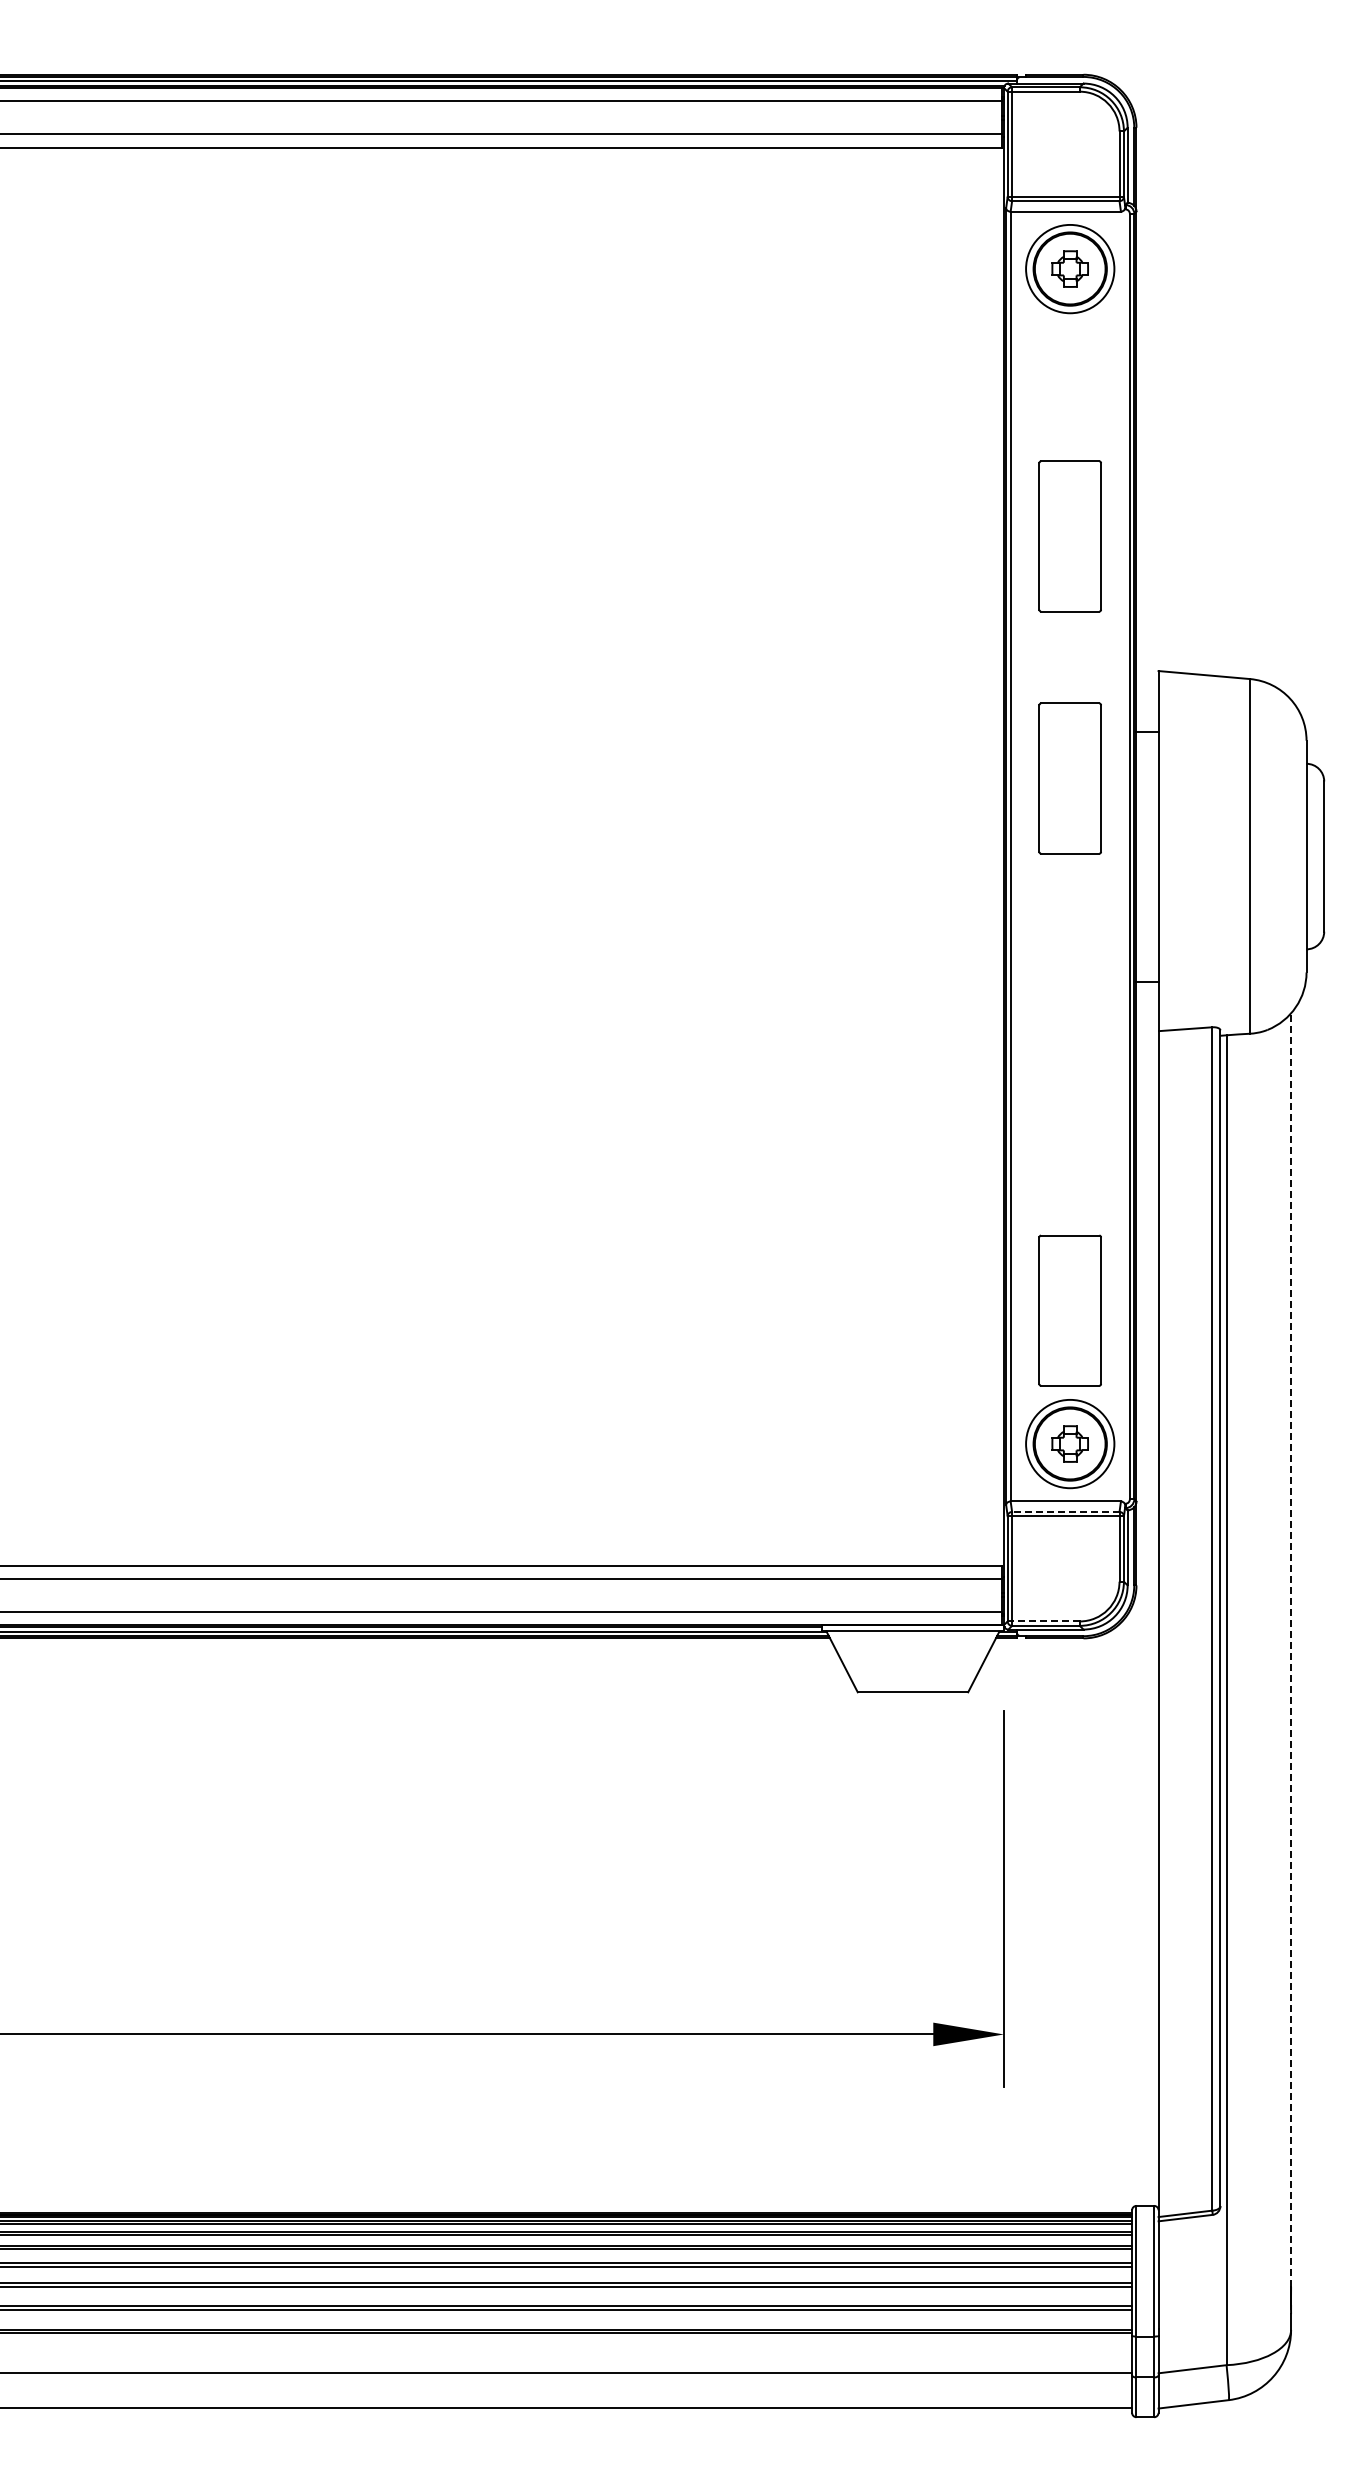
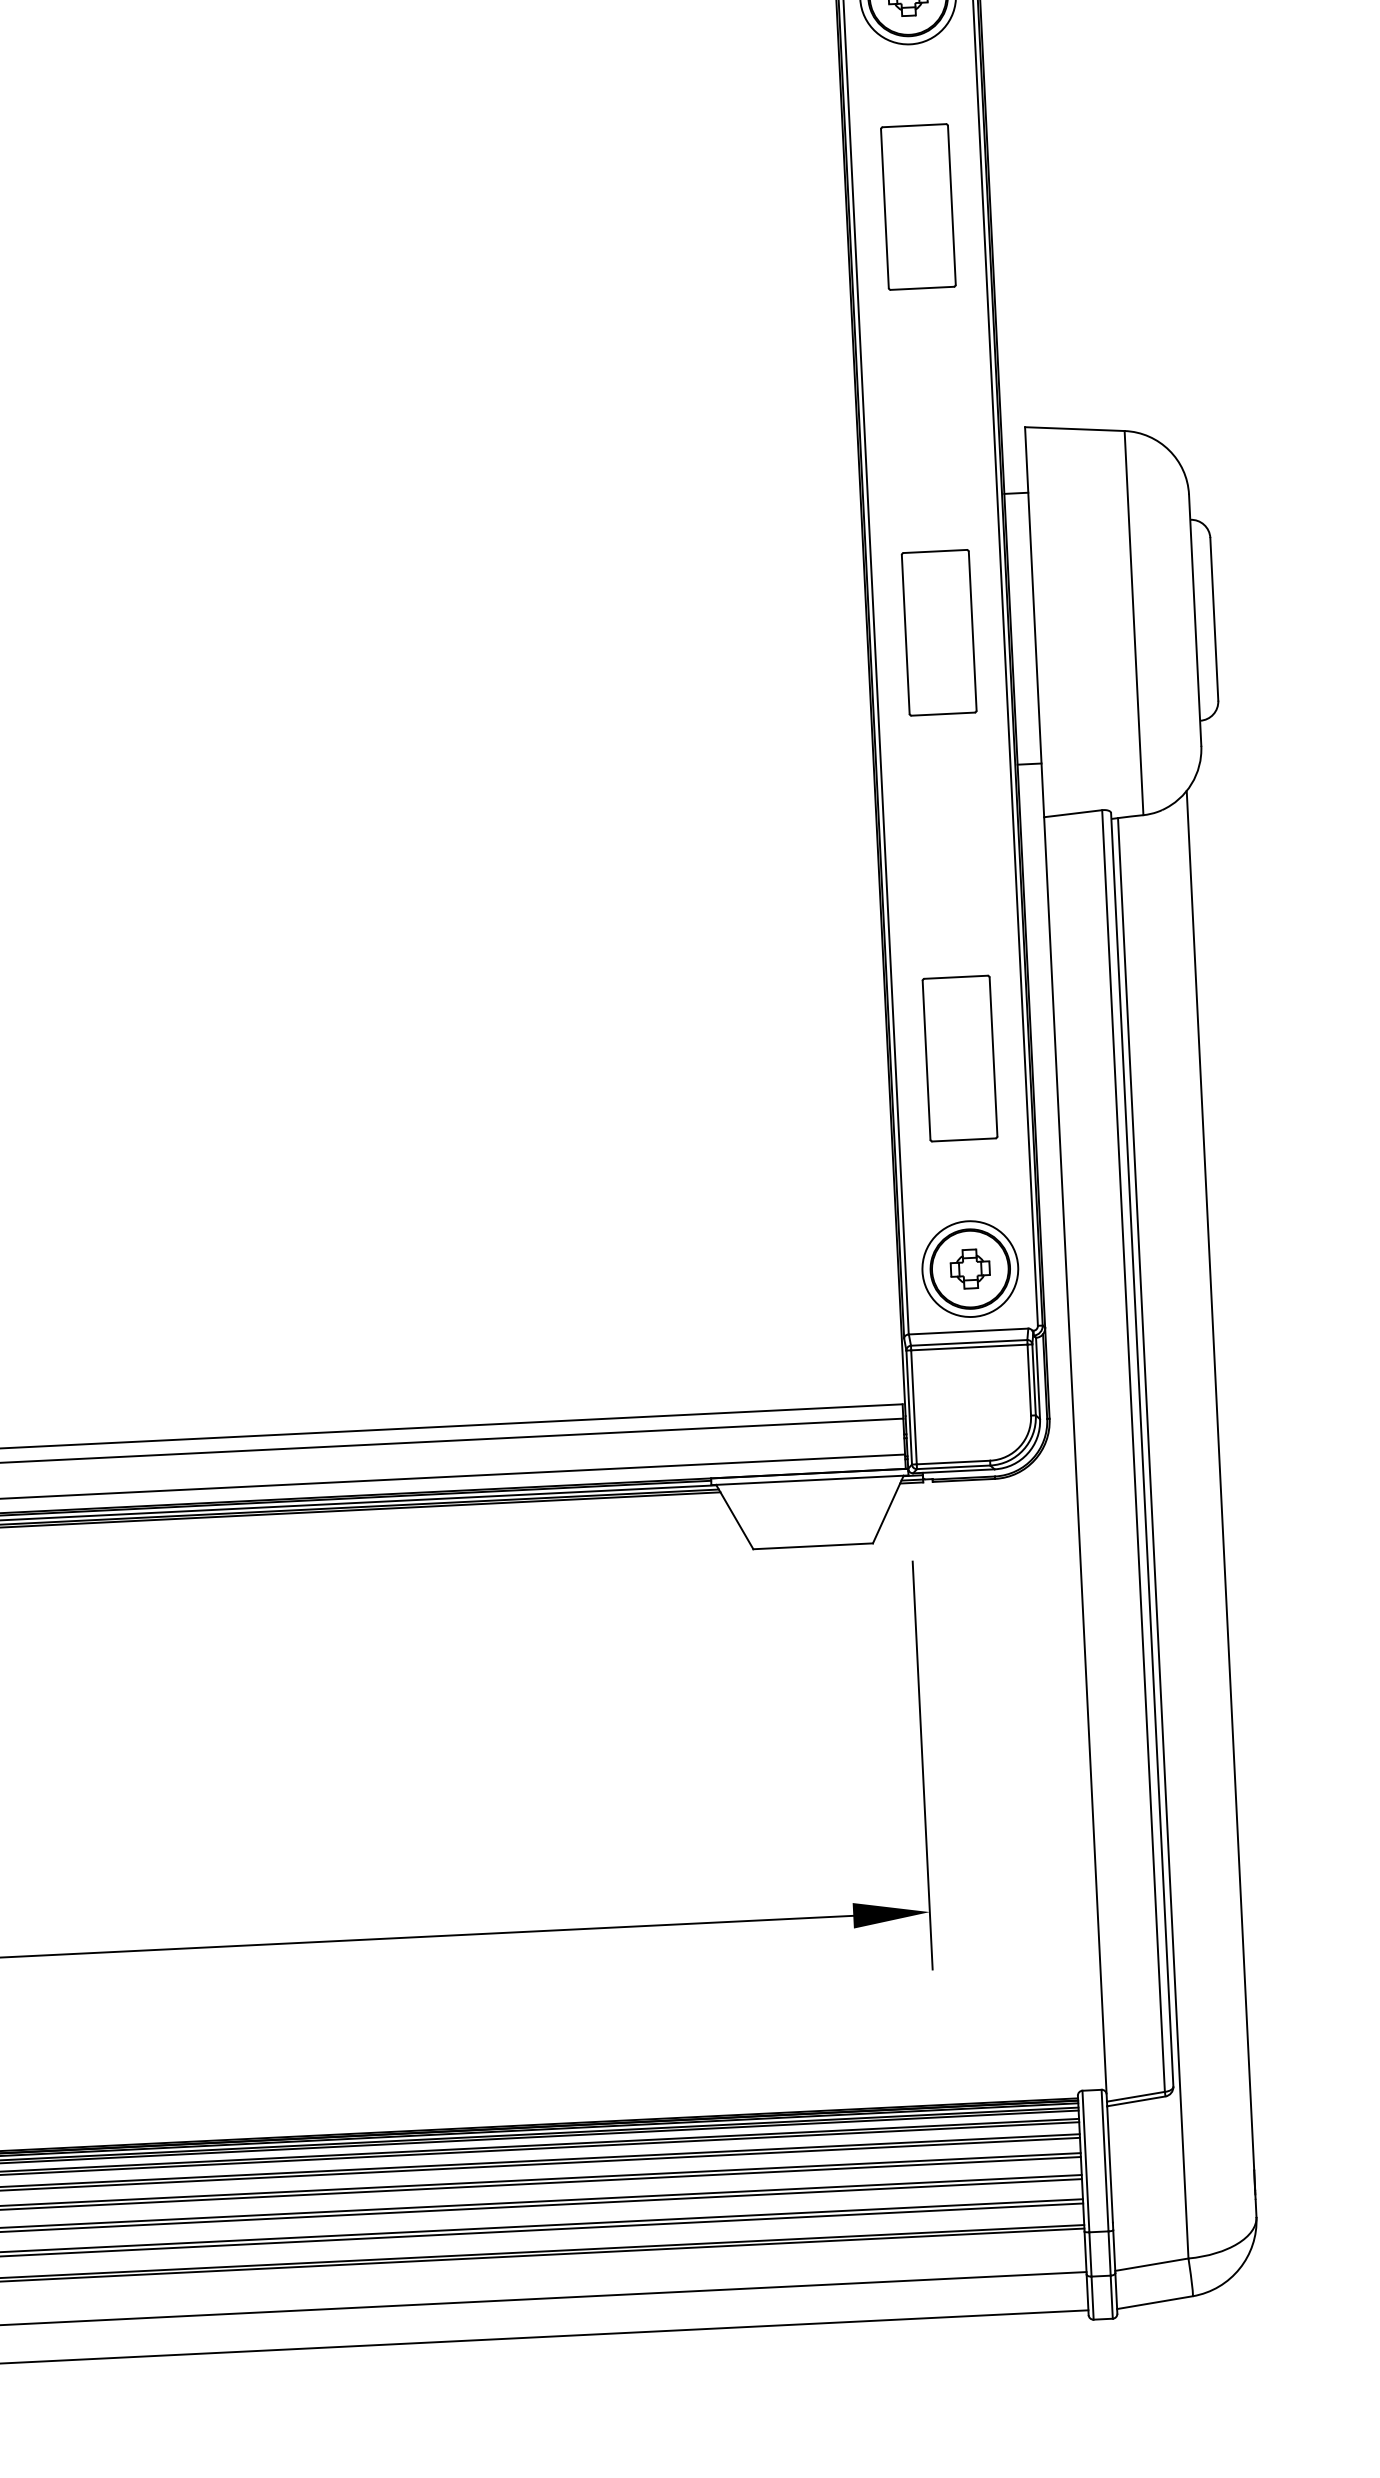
part: (1069, 536) -> (917, 207), moved
part: (1069, 778) -> (938, 632), moved
part: (1069, 1310) -> (959, 1058), moved
line: (1065, 1511) -> (968, 1342), dashed -> solid
line: (1045, 1621) -> (952, 1462), dashed -> solid
line: (1291, 1650) -> (1220, 1480), dashed -> solid

